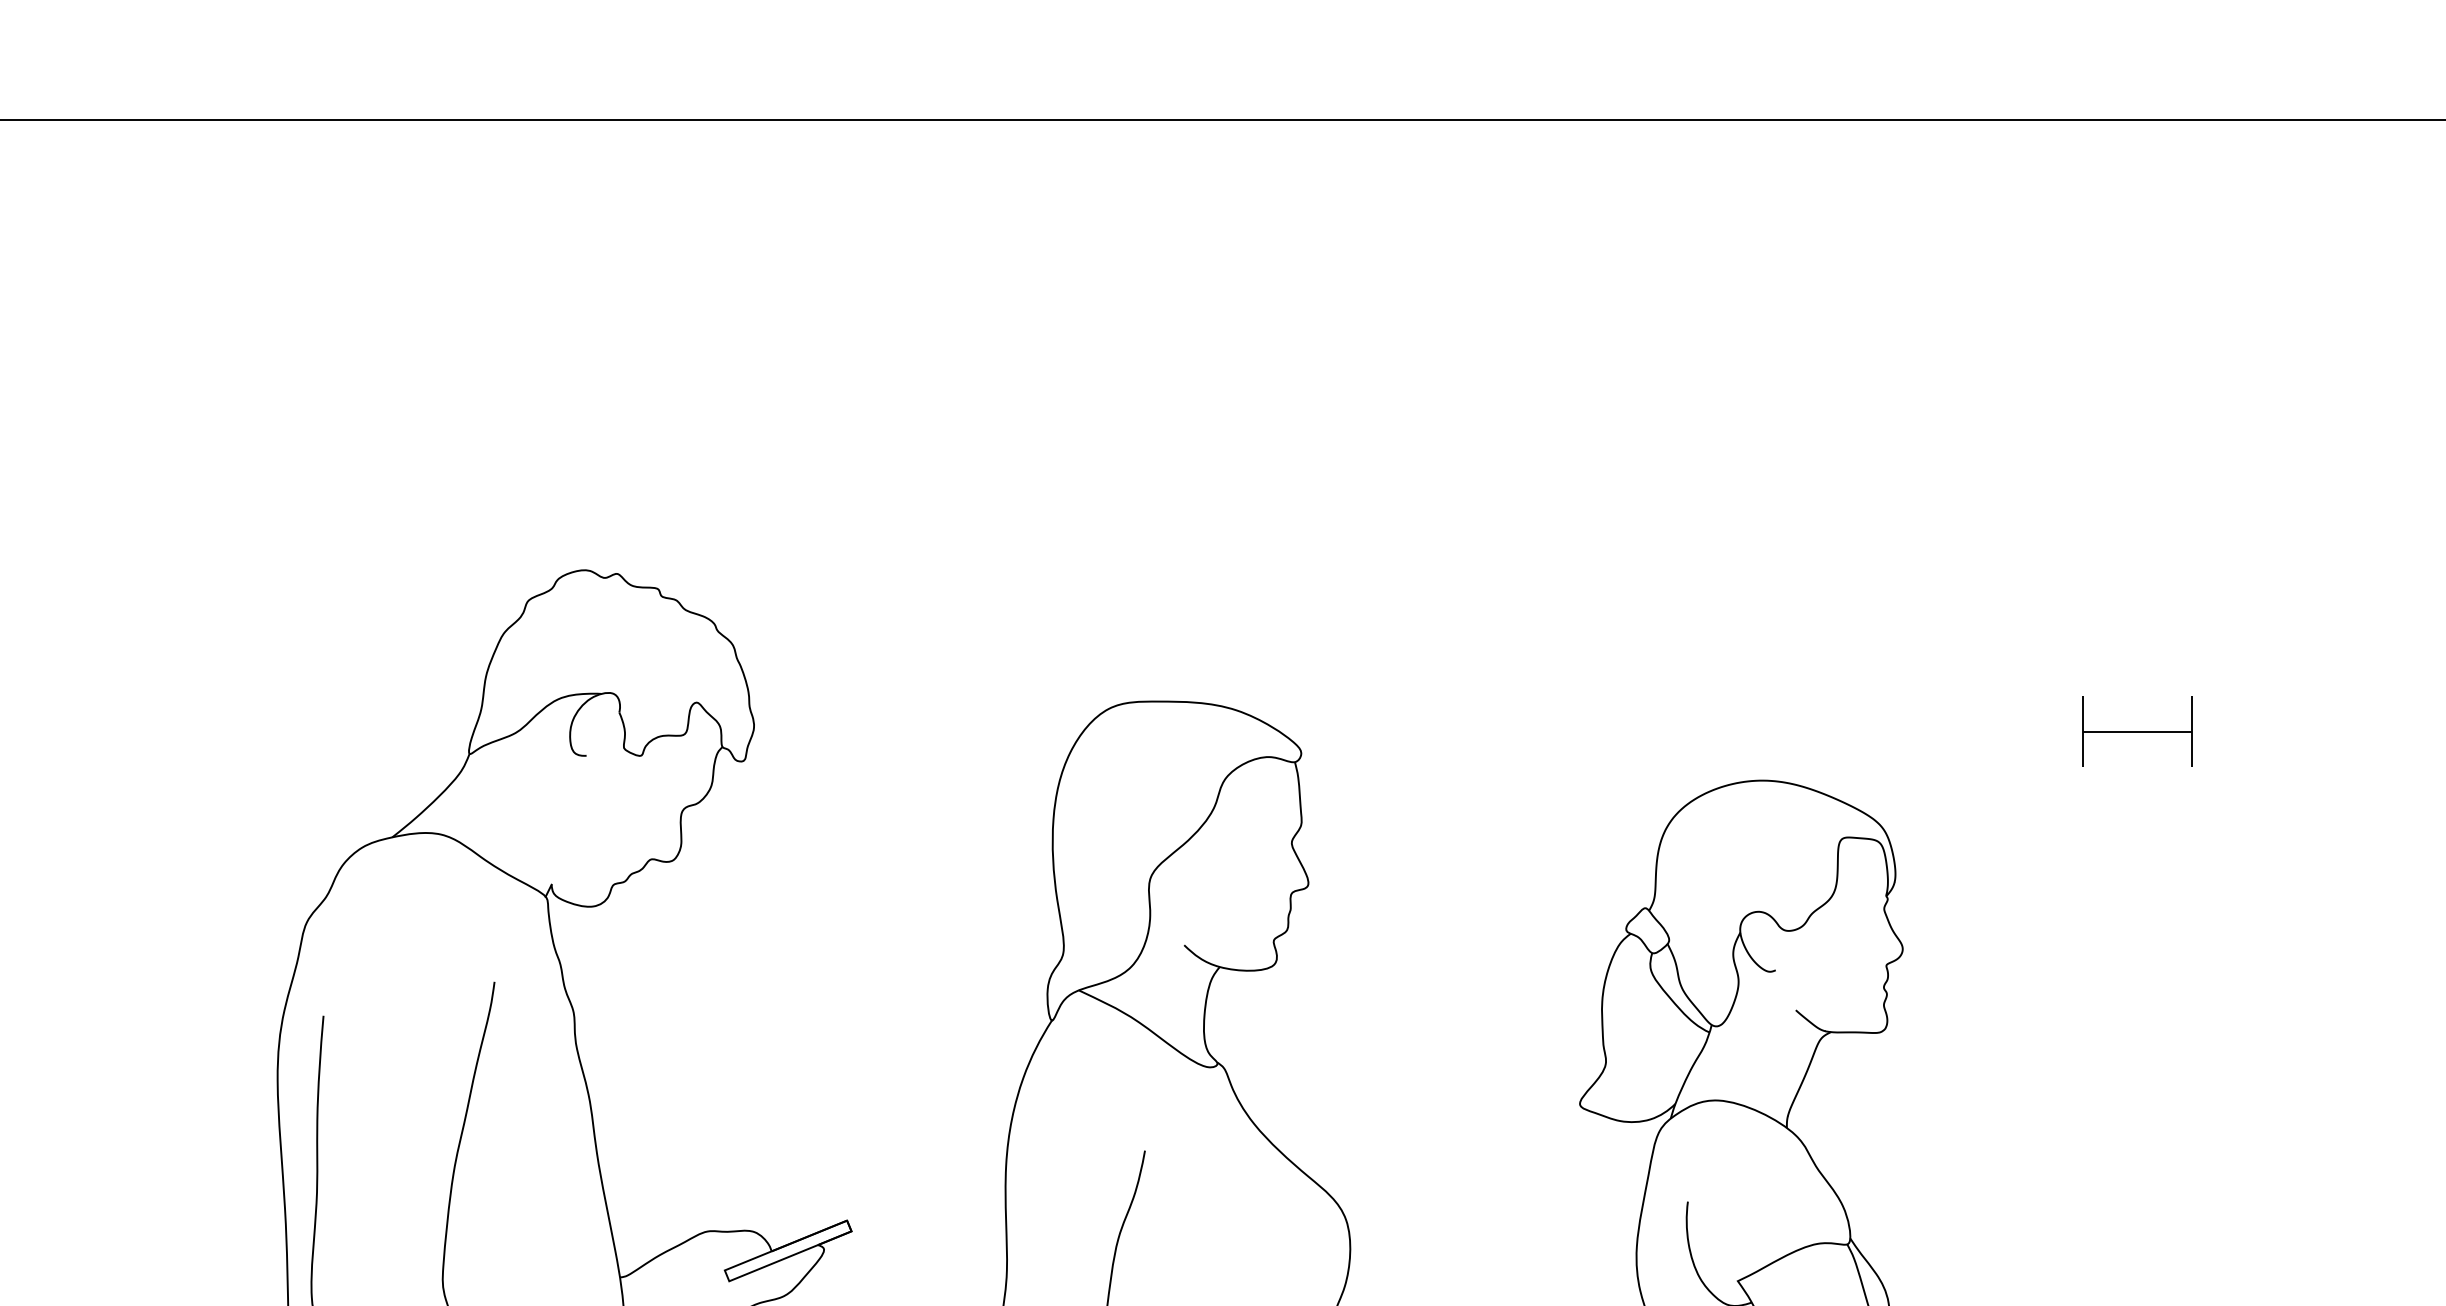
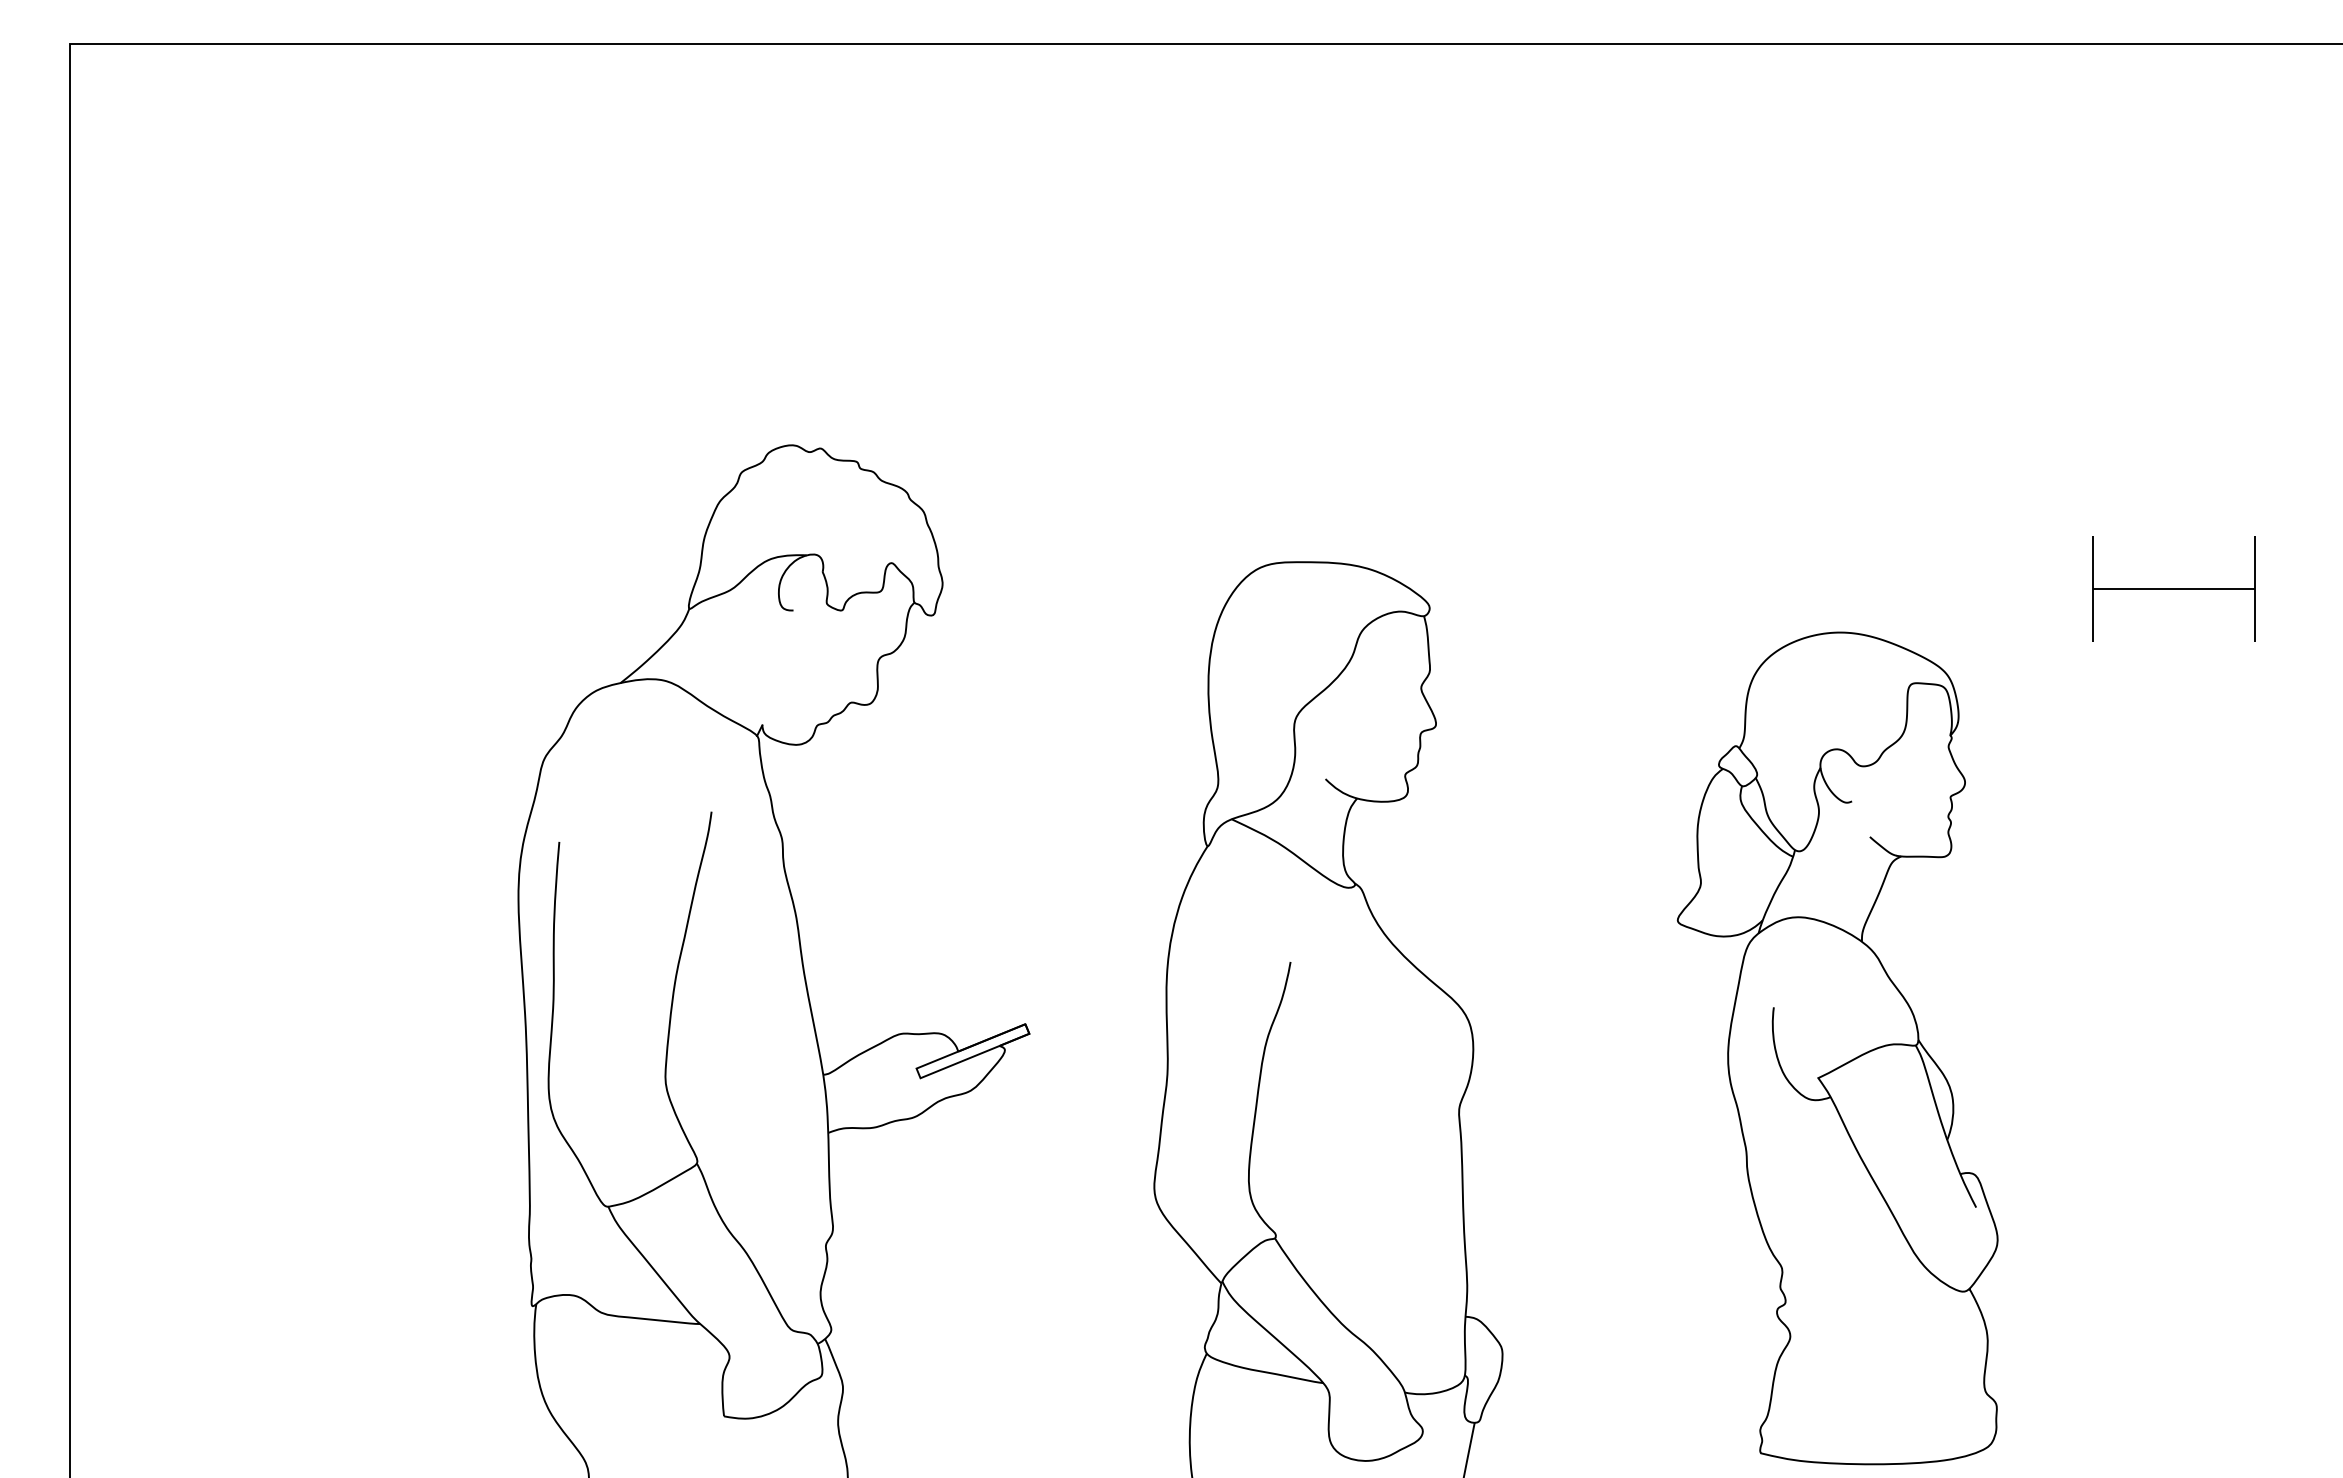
part: (2136, 731) -> (2173, 588), size x1.67

